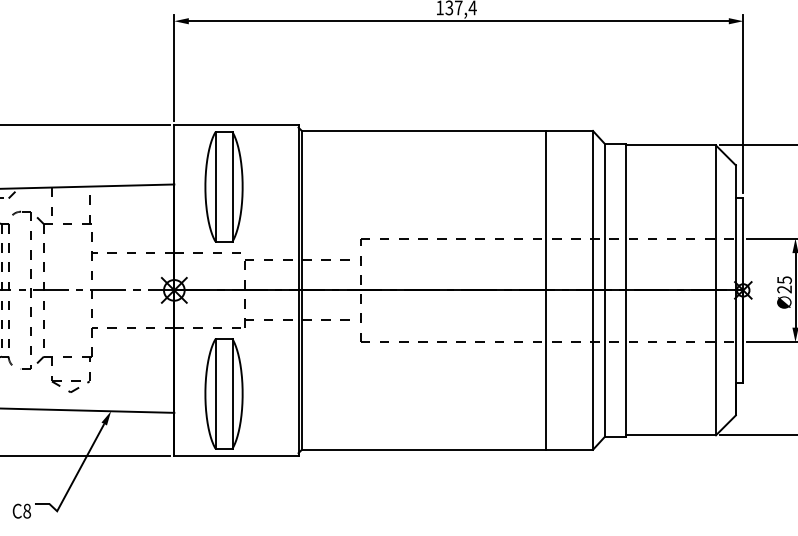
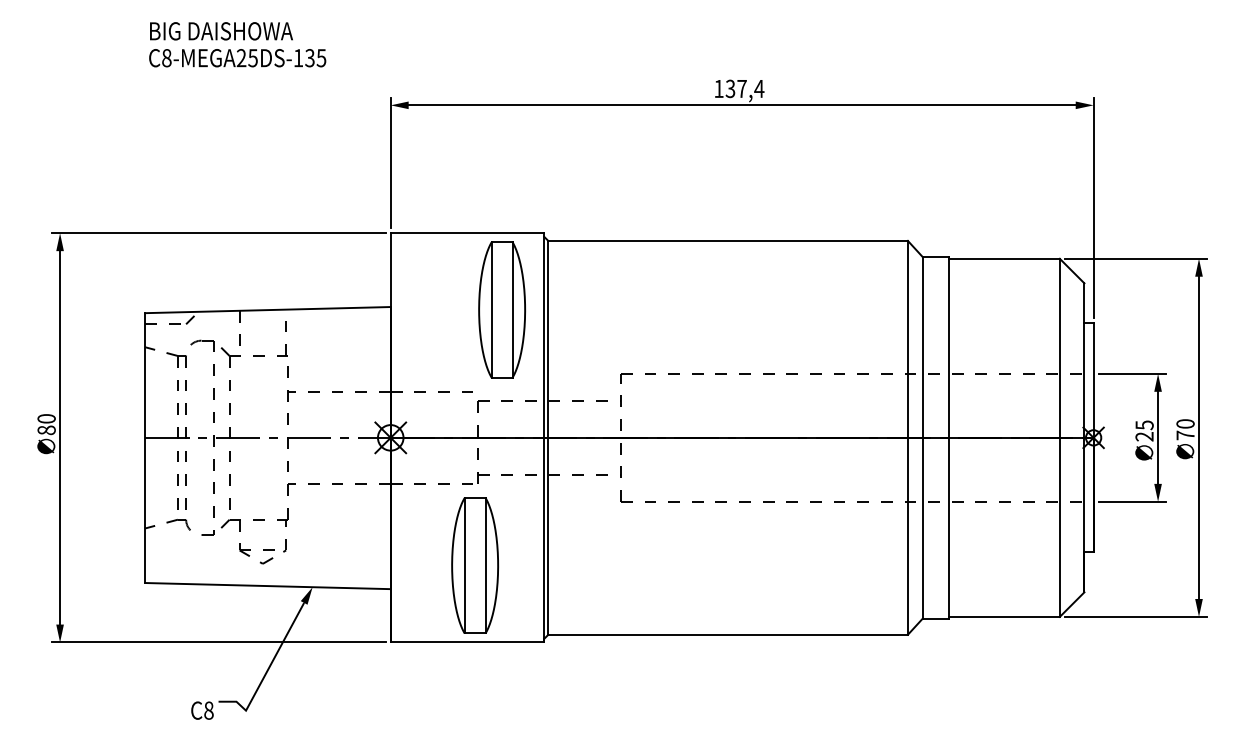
part: (223, 186) -> (501, 309), moved
line: (545, 290) -> (849, 437), removed
part: (223, 393) -> (474, 565), moved

